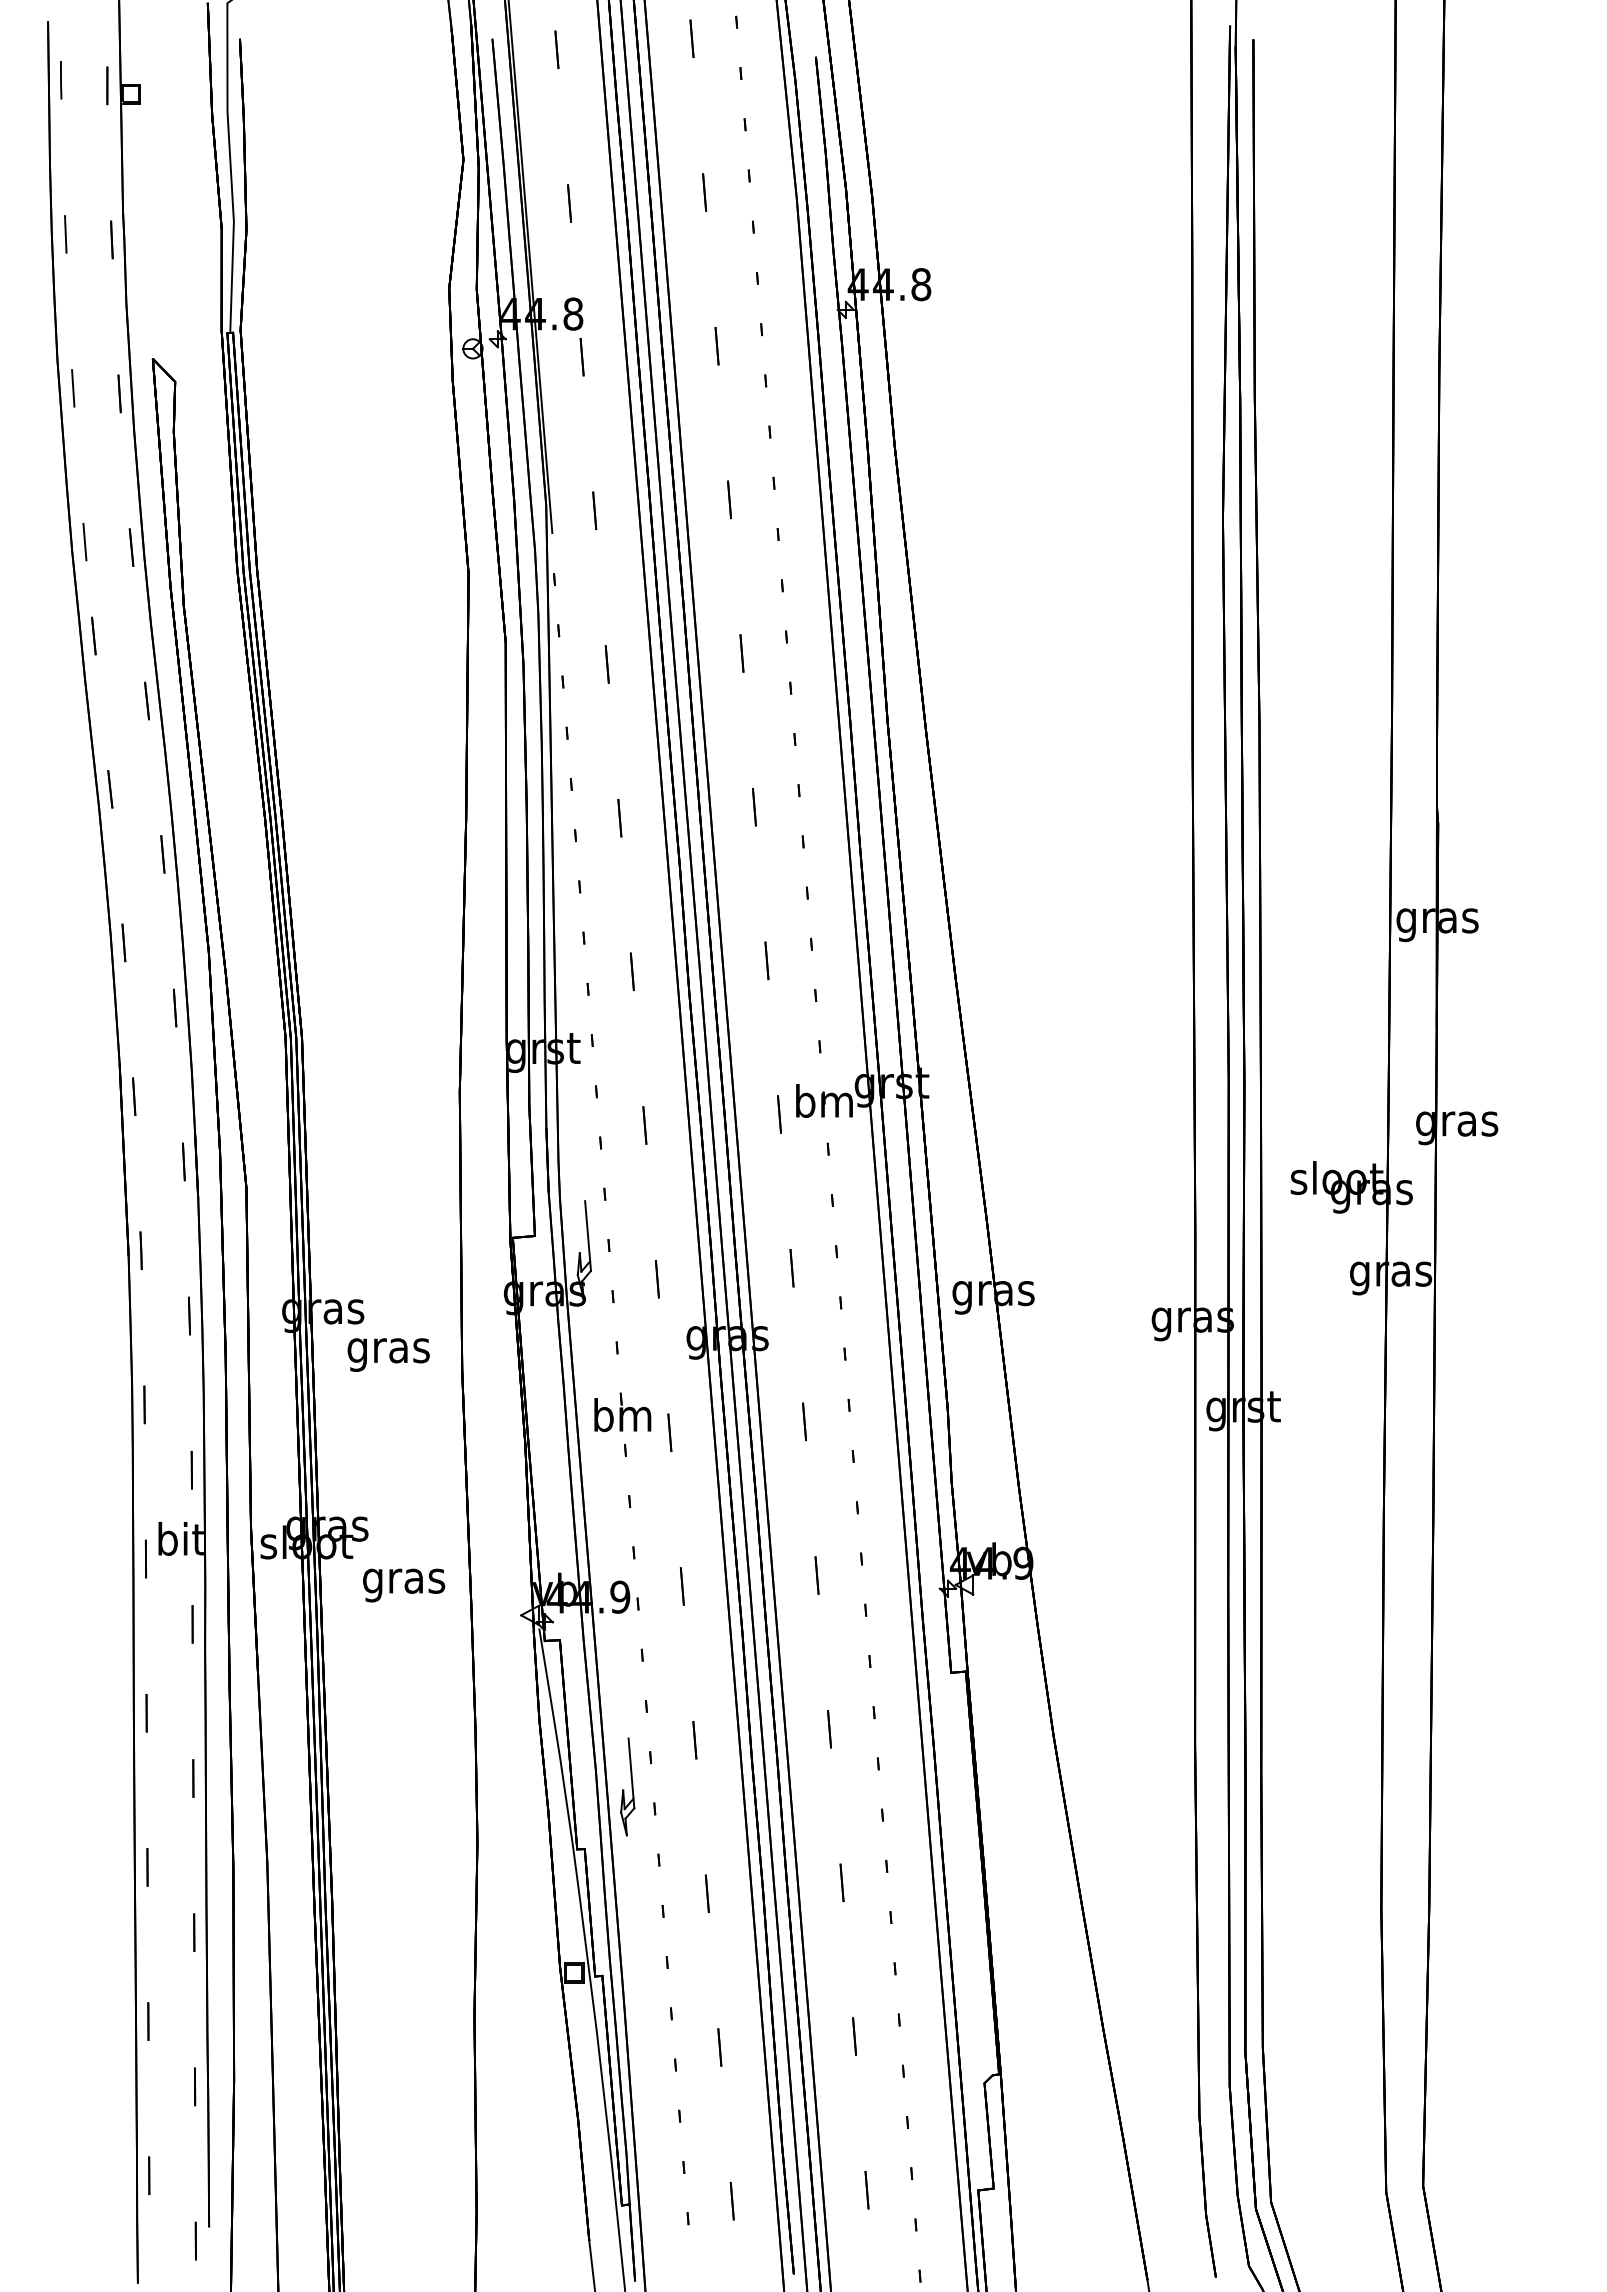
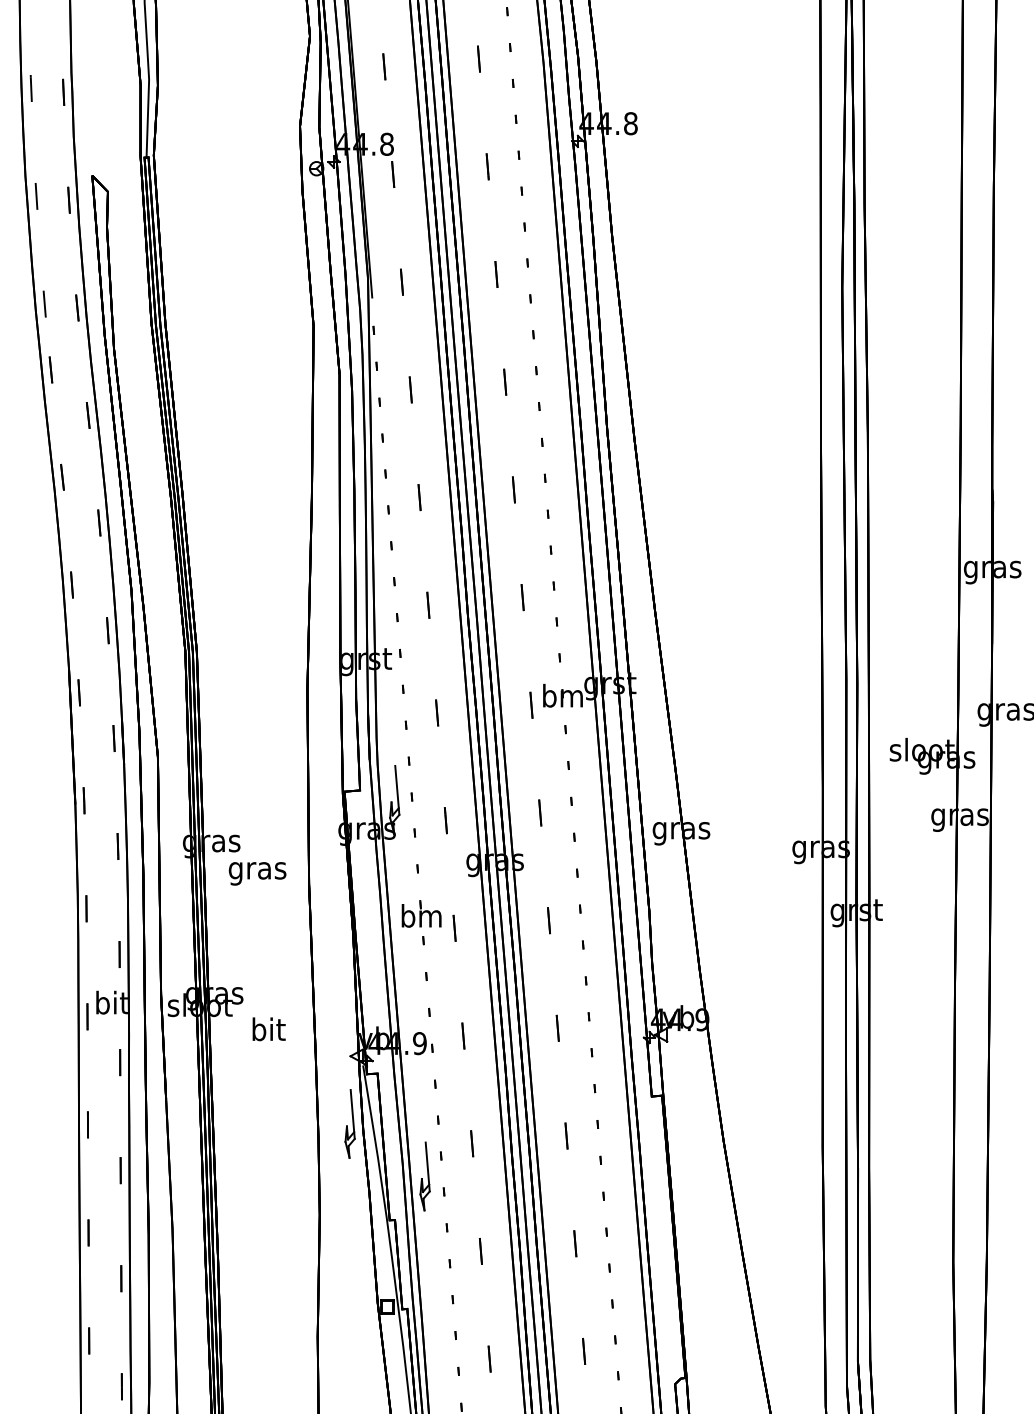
text: (404, 1581) -> (268, 1032), gras -> bit
part: (520, 1711) -> (349, 1123), added

